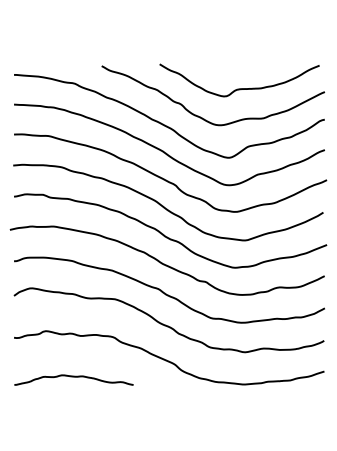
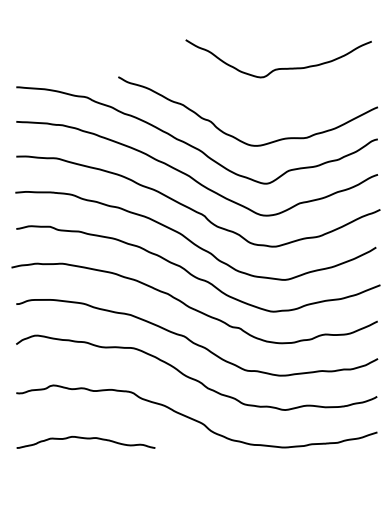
curve: (239, 88) -> (278, 68), moved

